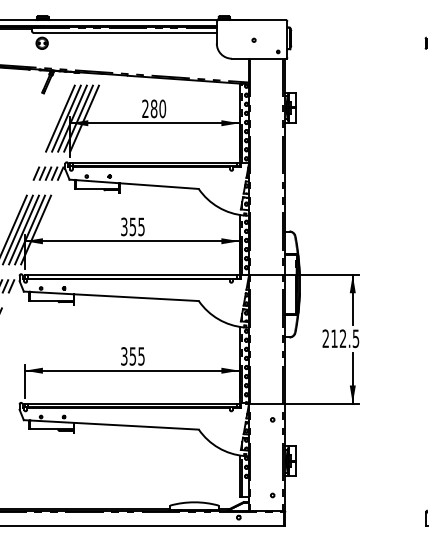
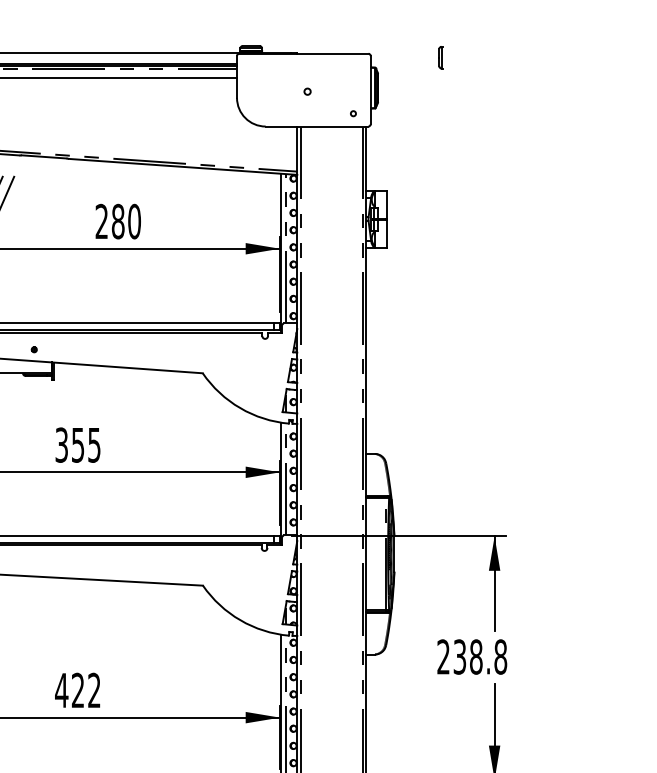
part: (425, 42) -> (439, 56), moved
text: (345, 338) -> (480, 656), 212.5 -> 238.8
text: (132, 356) -> (77, 690), 355 -> 422

